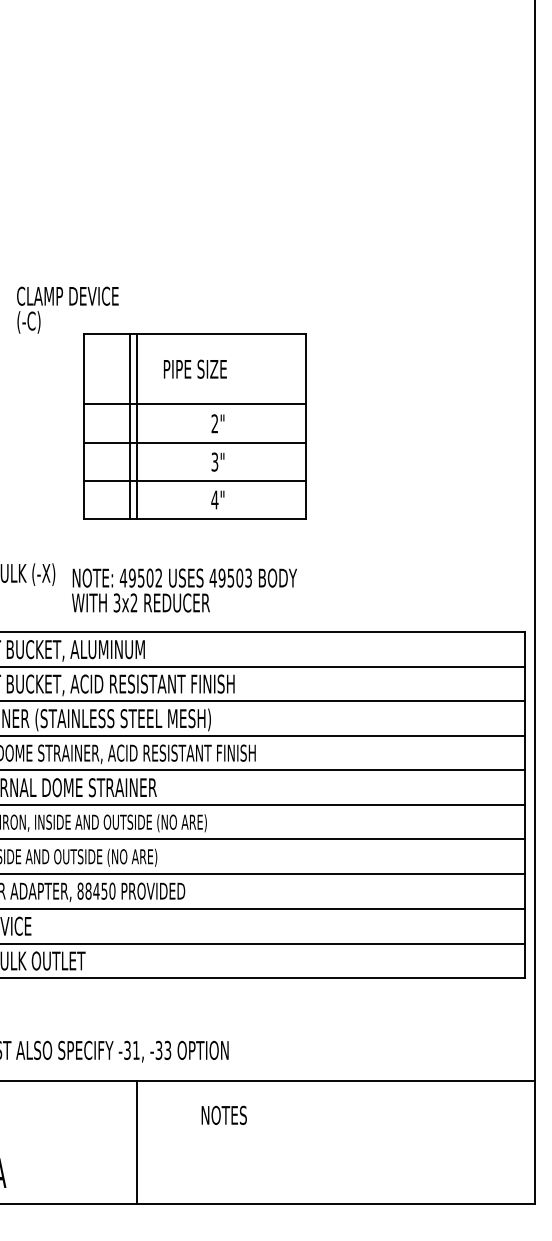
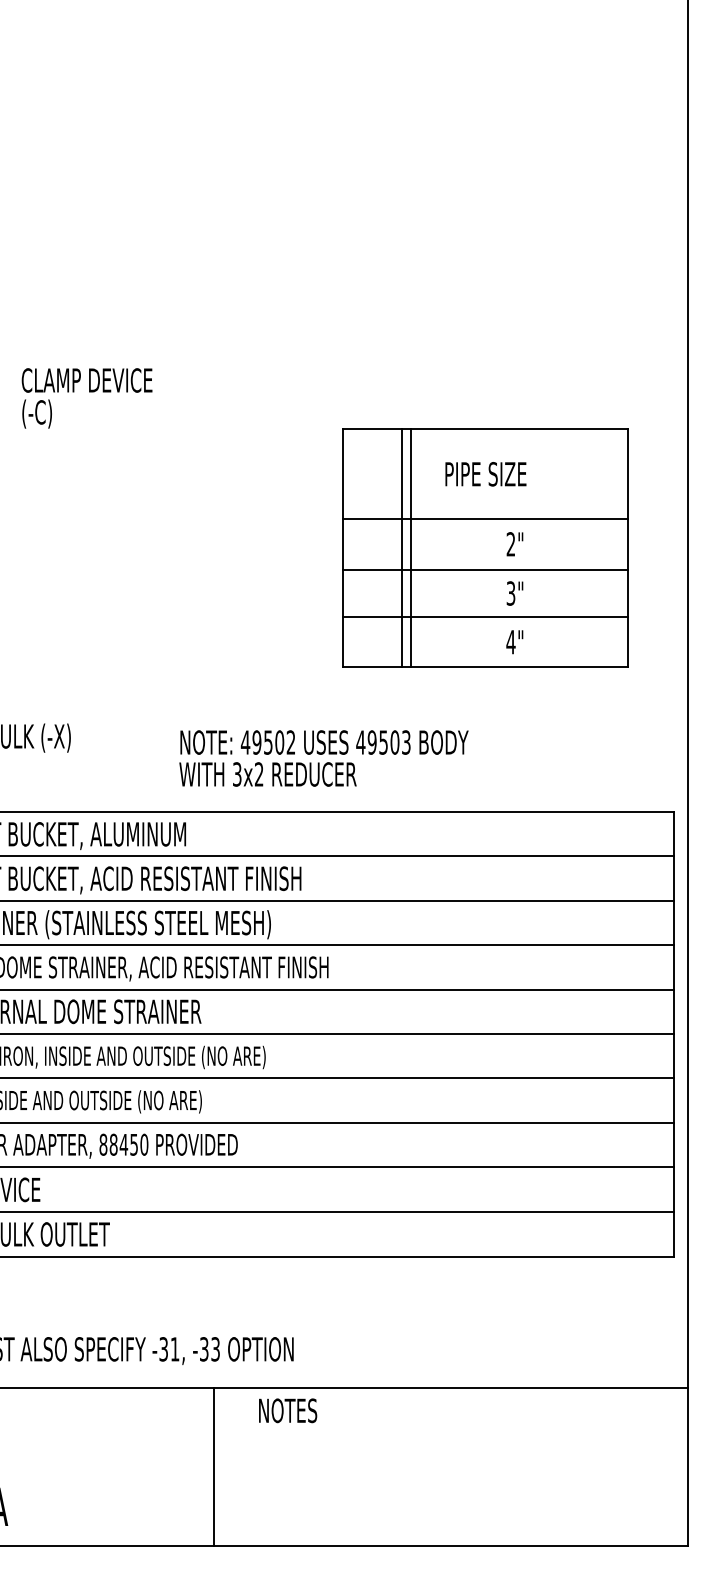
part: (195, 426) -> (485, 547), moved
text: (184, 590) -> (323, 758), moved
text: (224, 1115) -> (288, 1410), moved
line: (136, 1142) -> (213, 1467), moved

